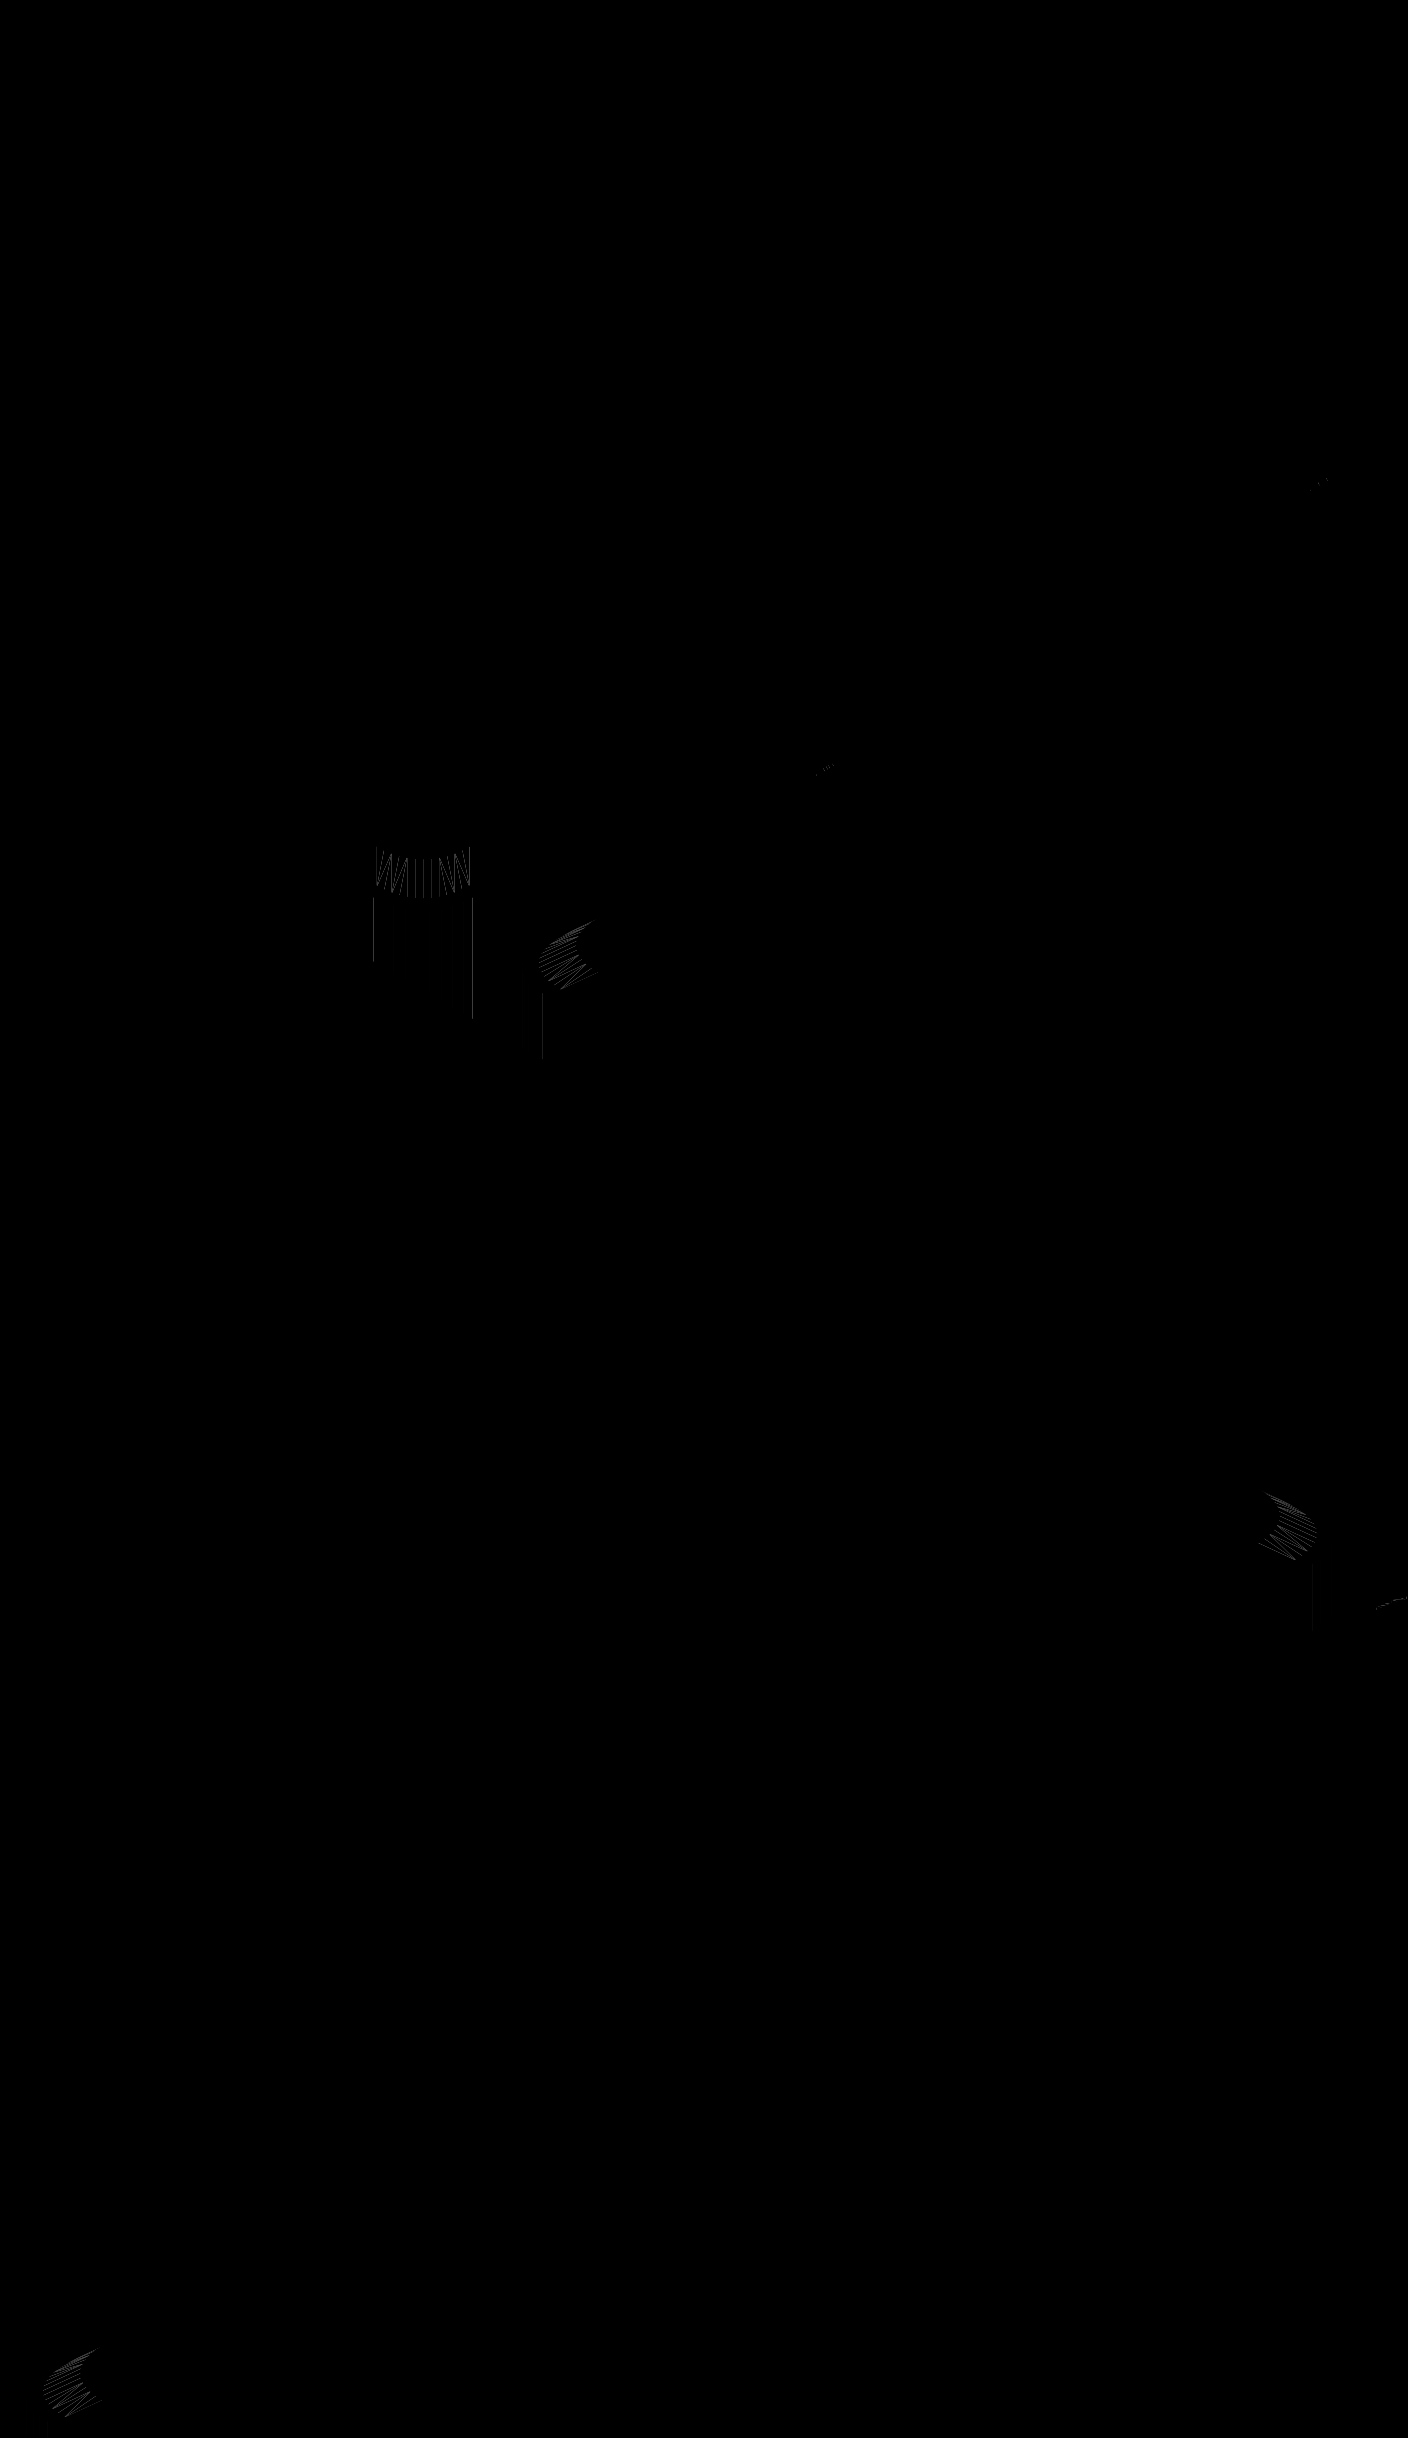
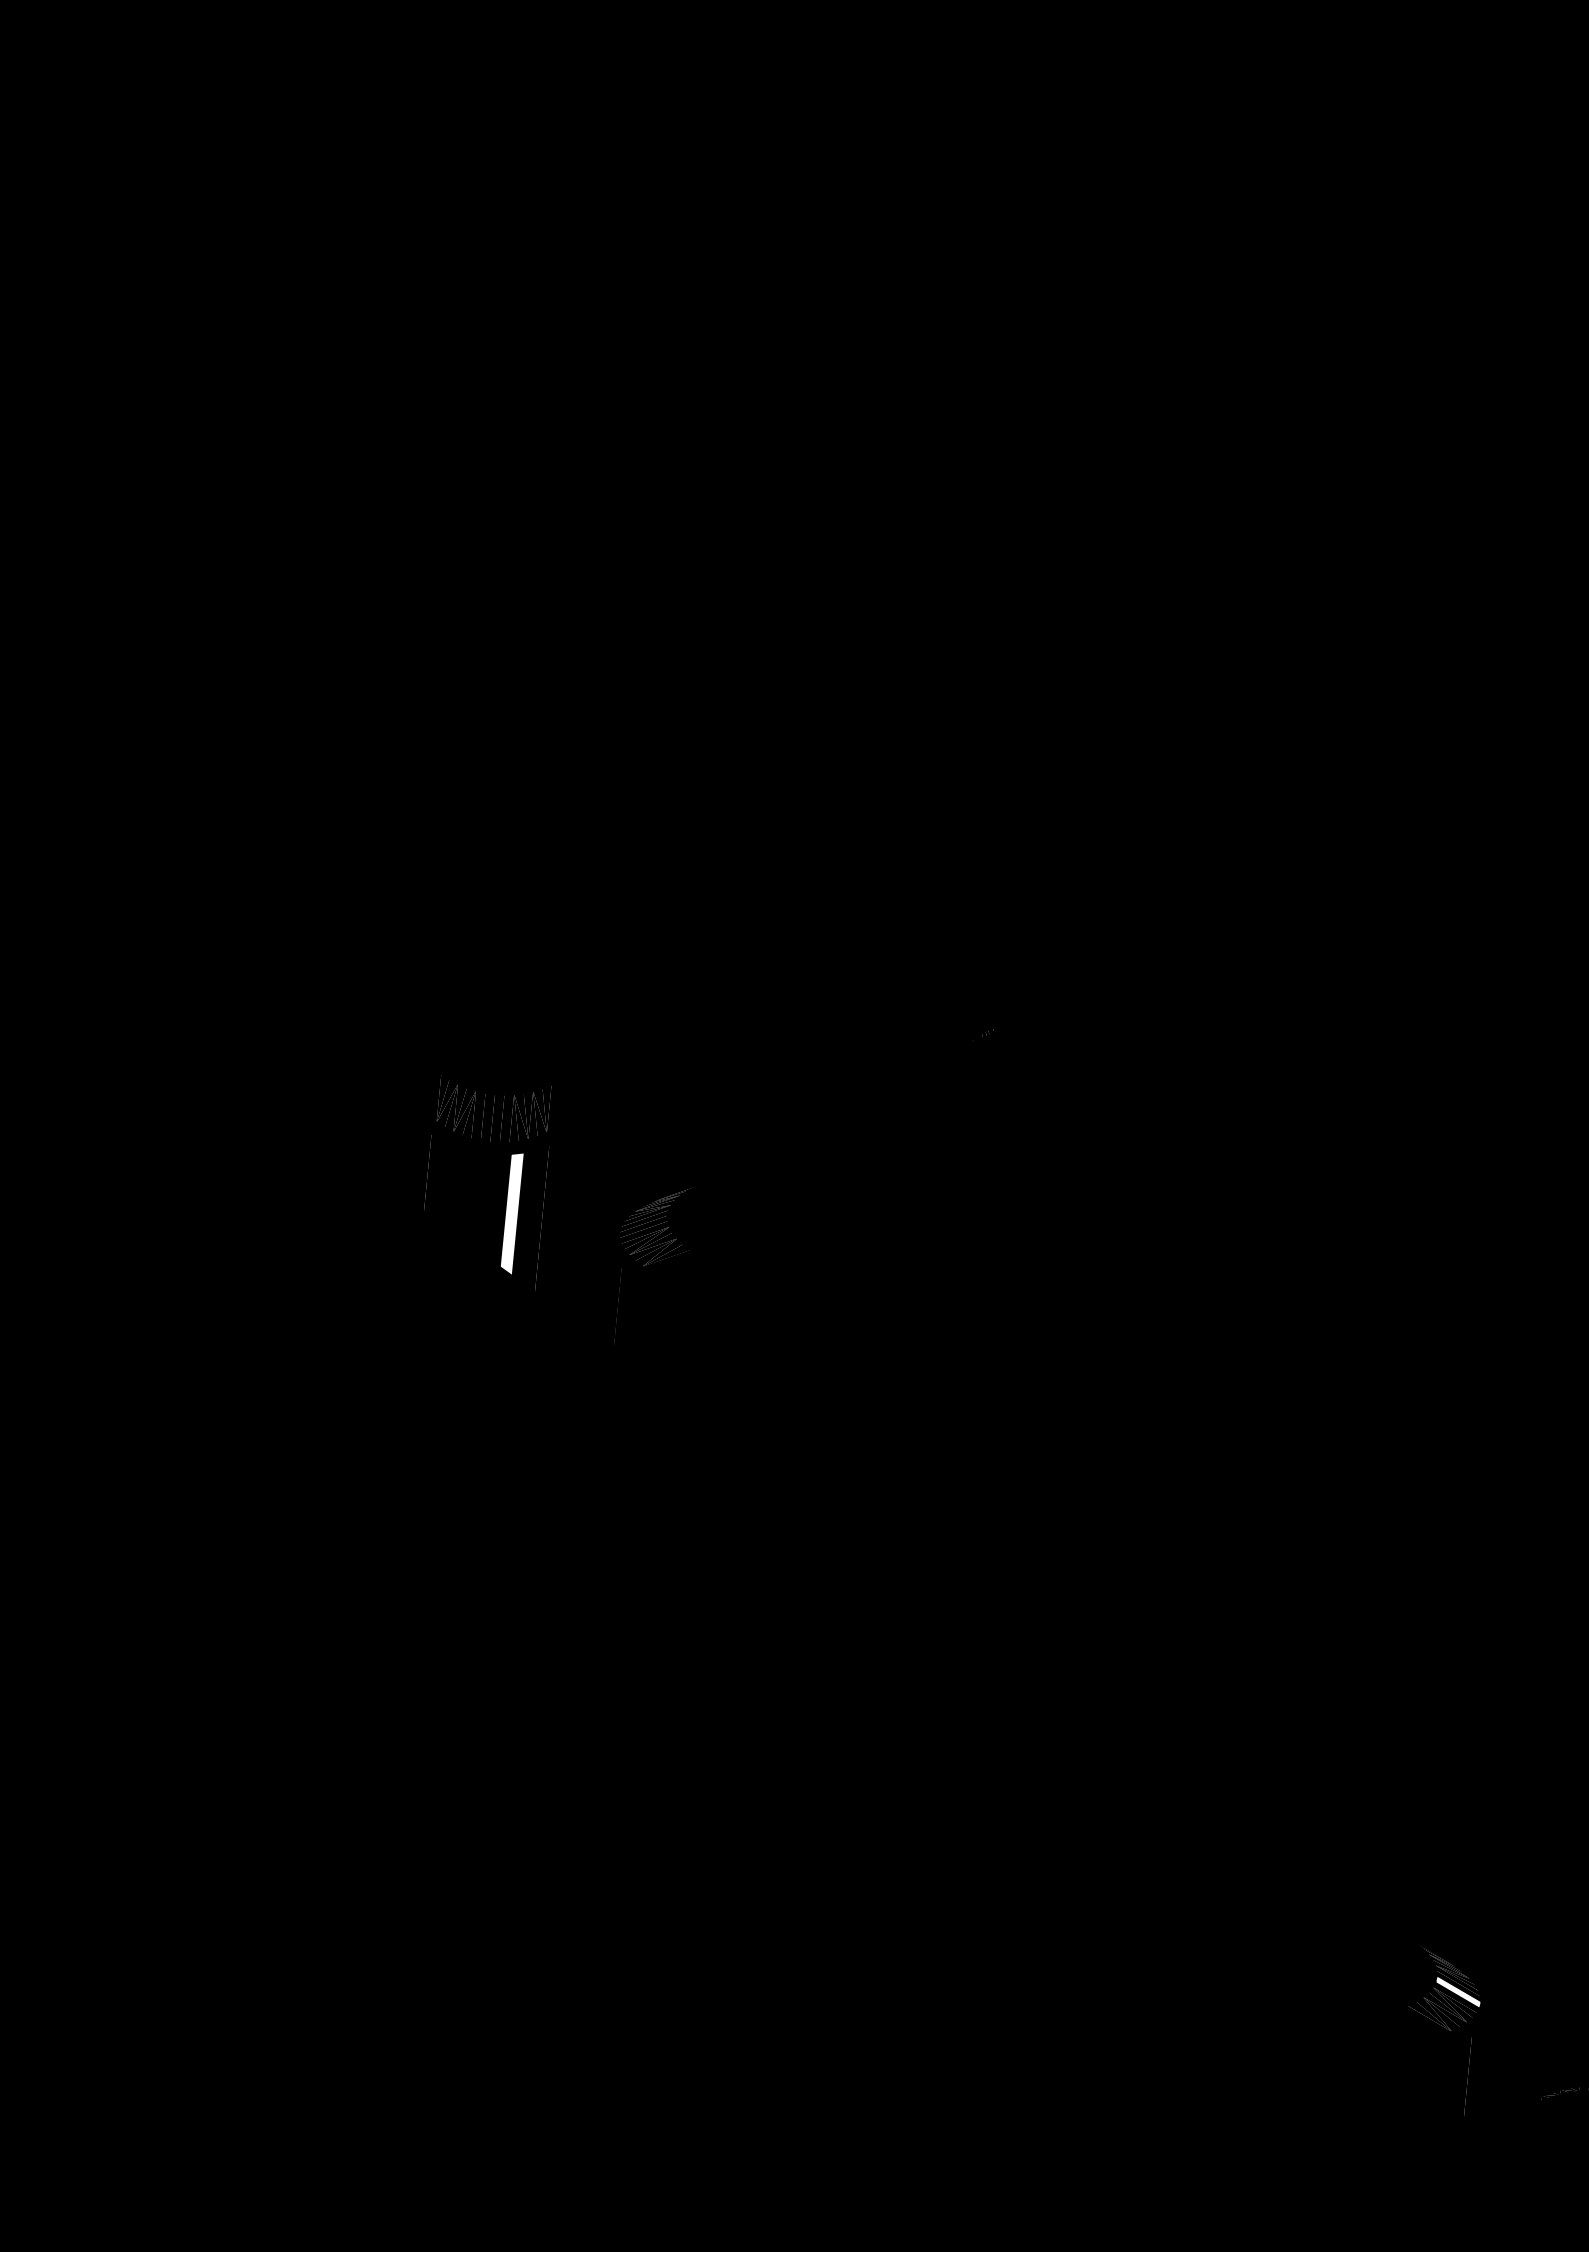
fill: (446, 956) -> (511, 1213), removed
fill: (1298, 1526) -> (1458, 1991), removed

